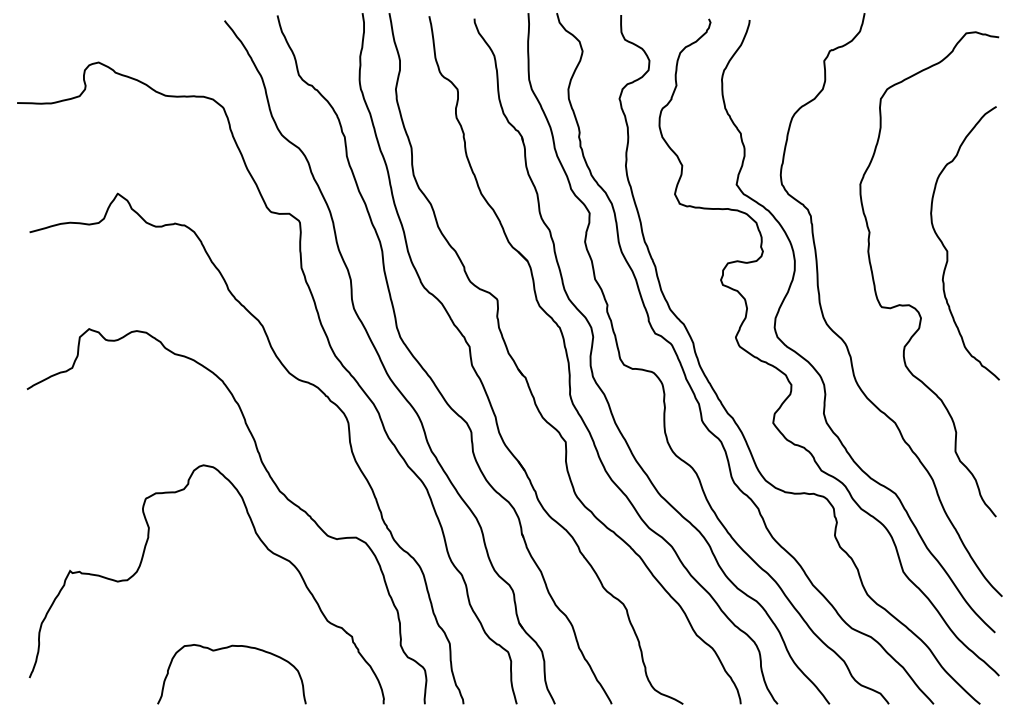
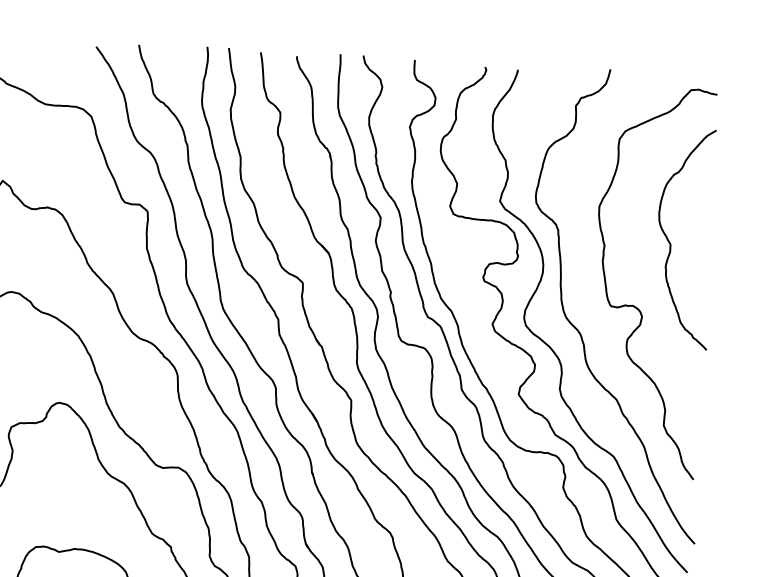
curve: (948, 251) -> (671, 244), moved

